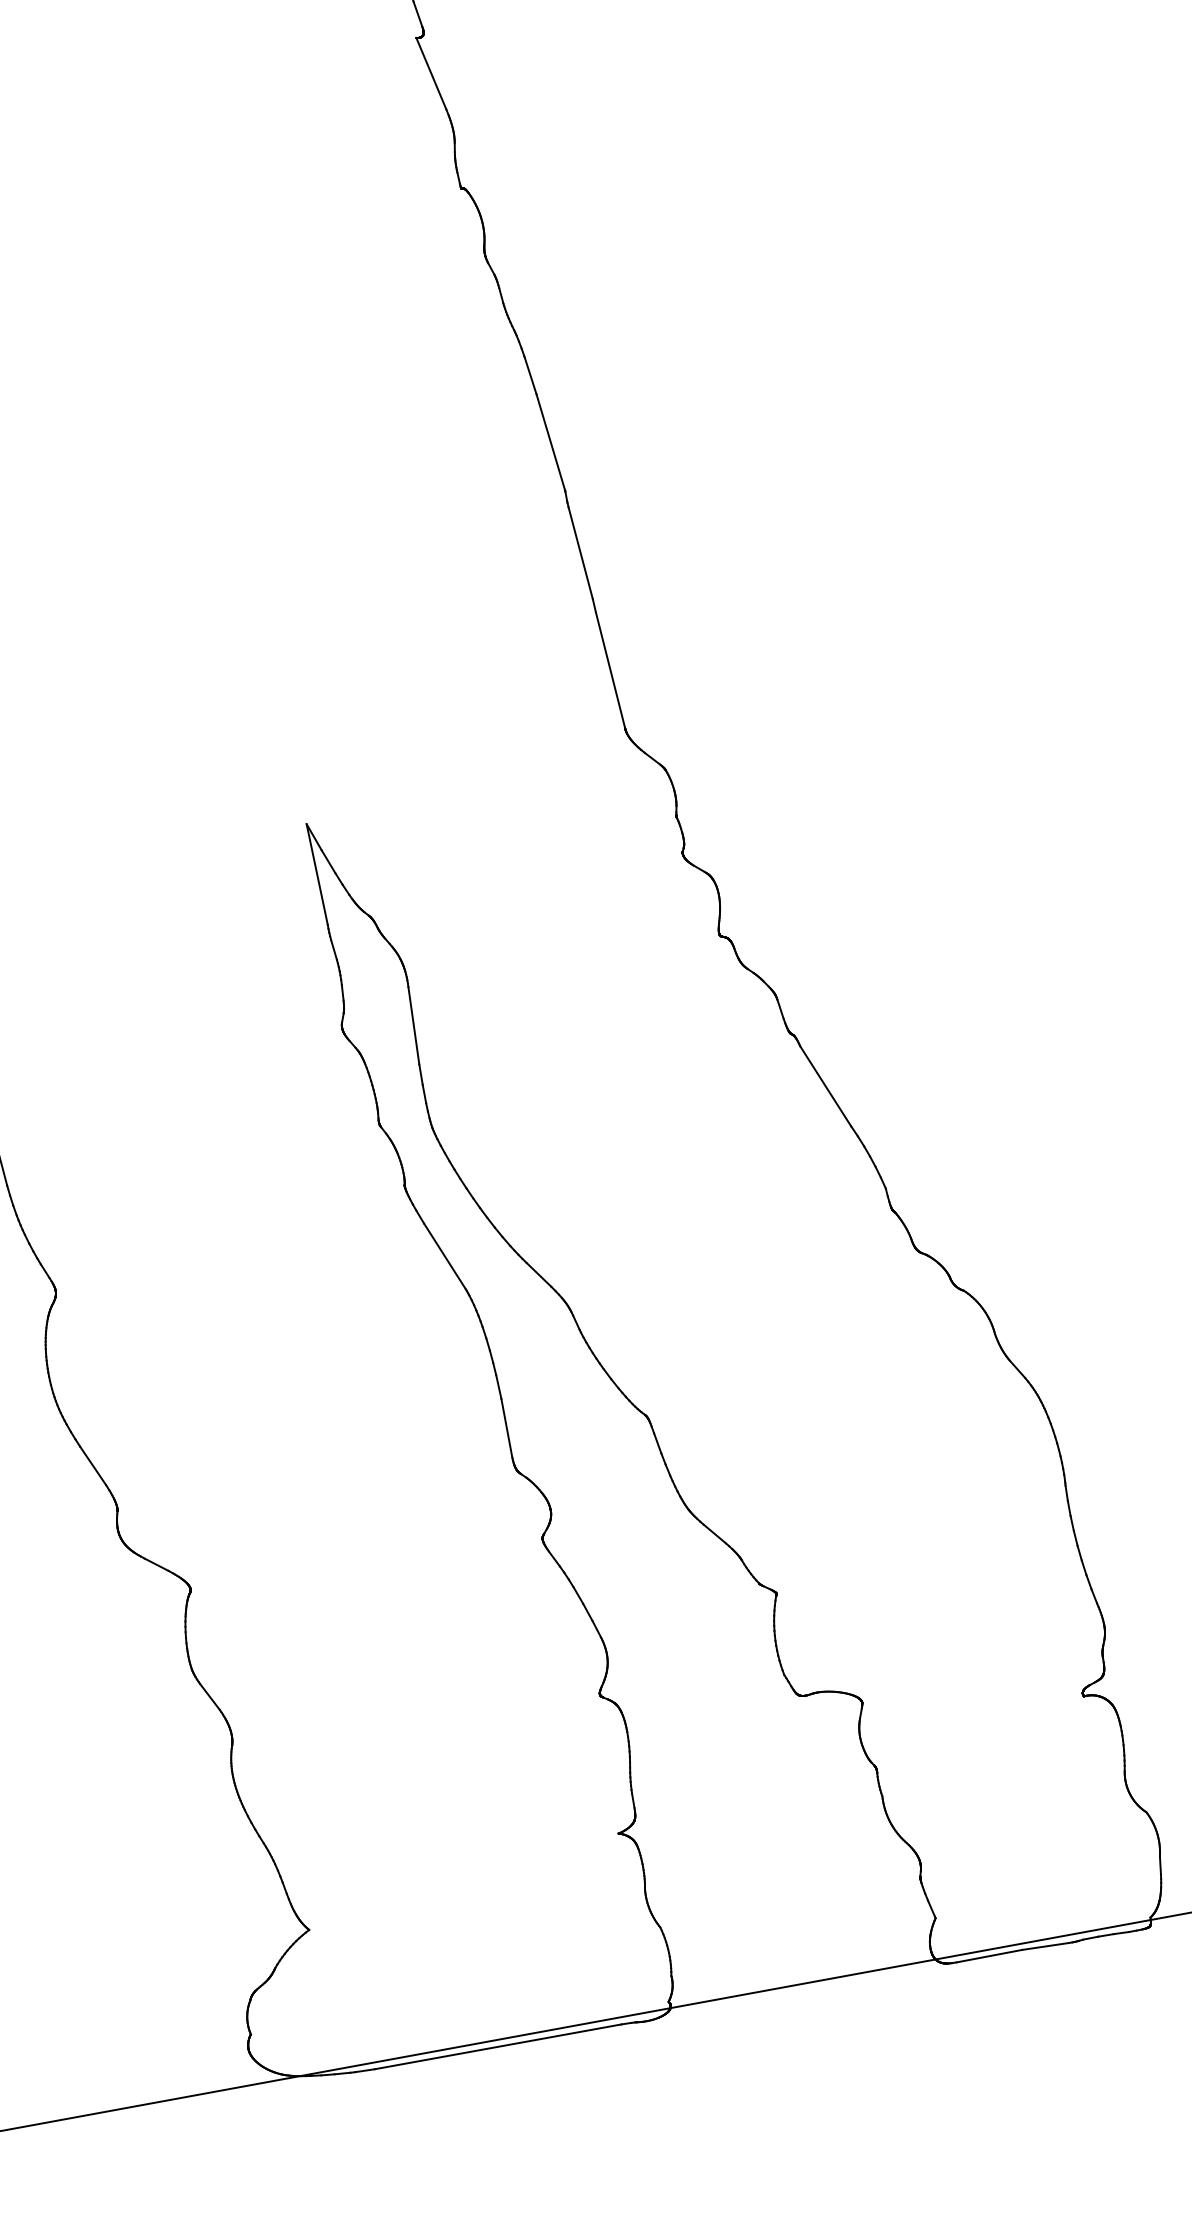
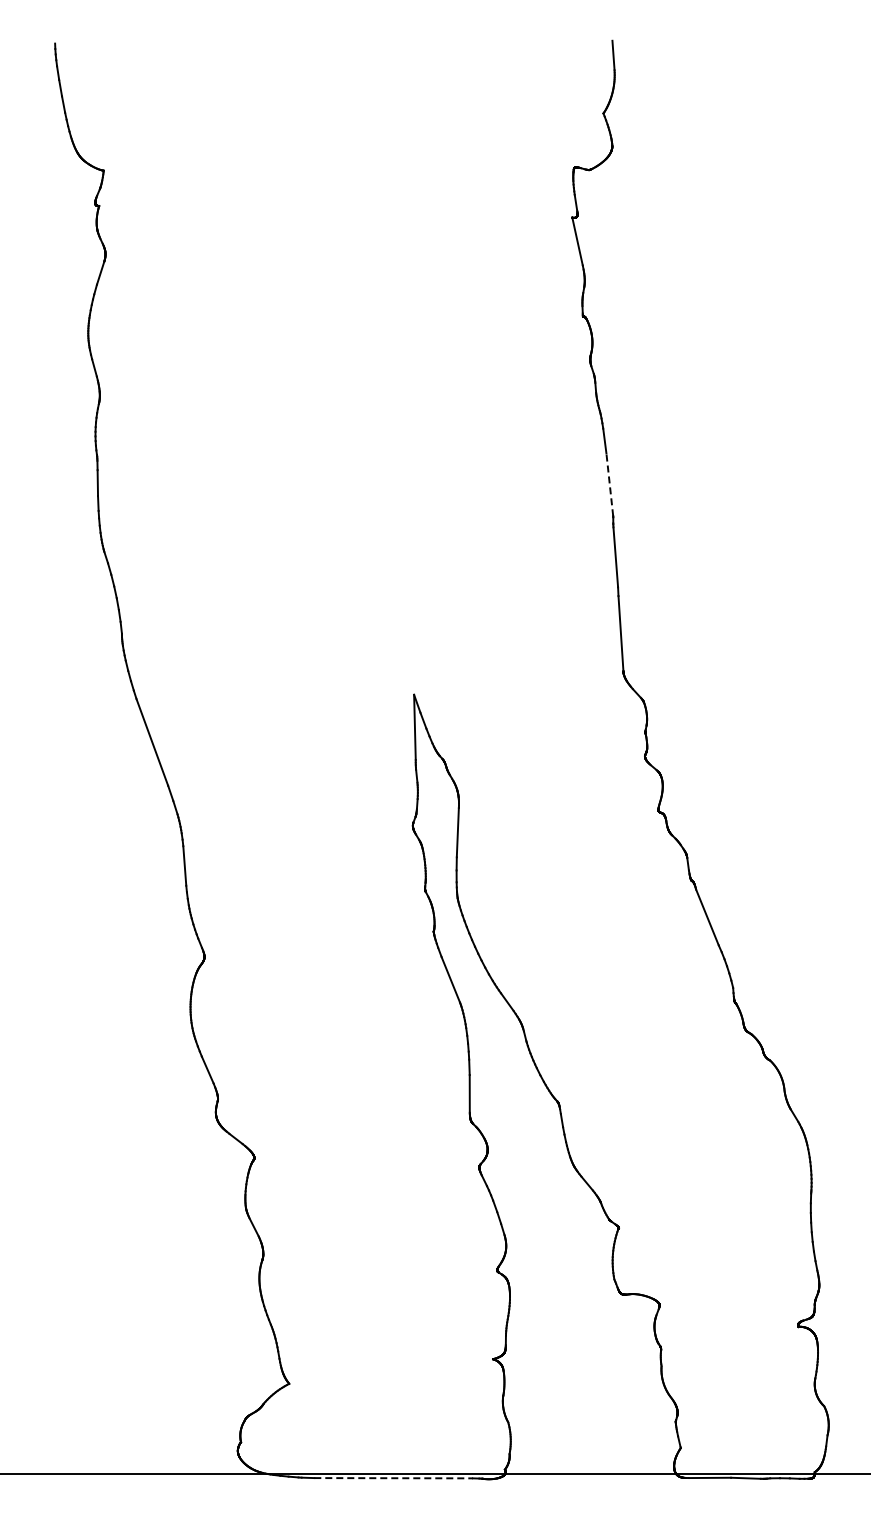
line: (550, 441) -> (609, 484), solid -> dashed
line: (499, 2047) -> (394, 1478), solid -> dashed

